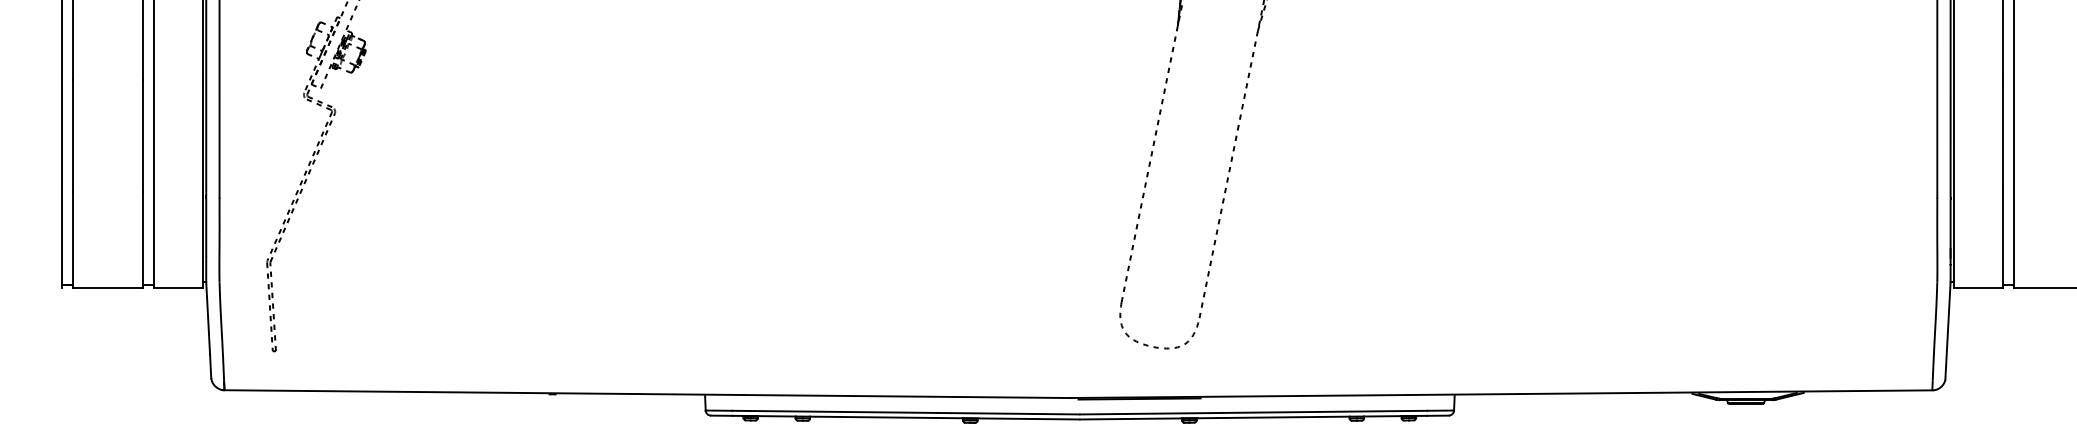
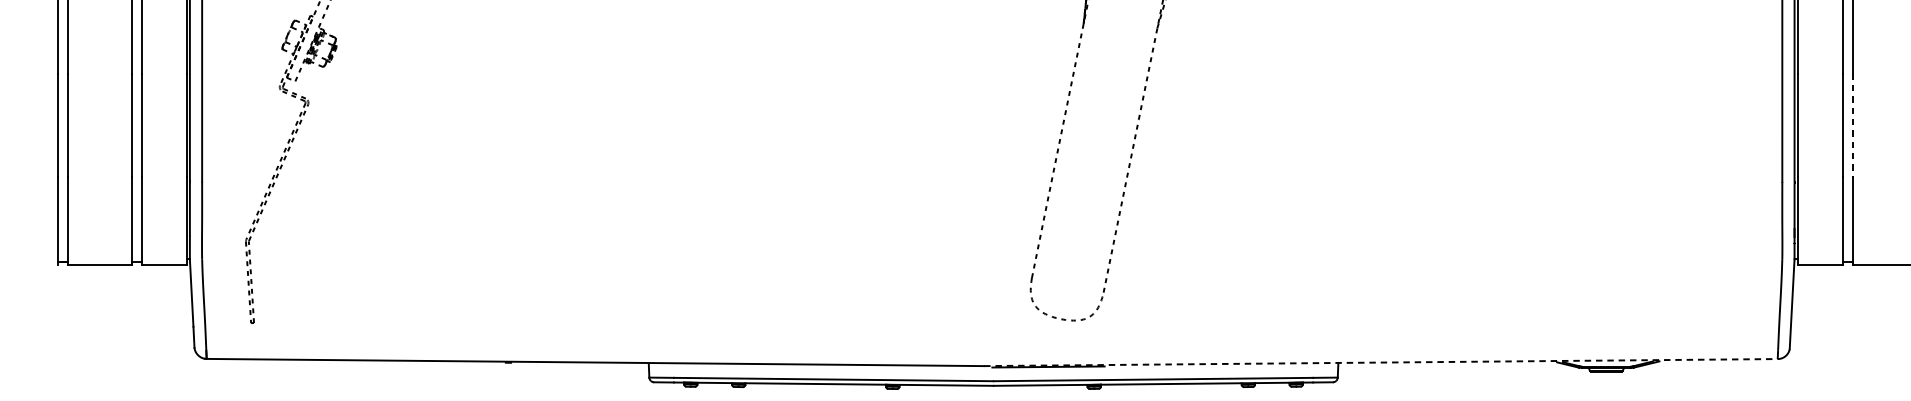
line: (2014, 136) -> (1853, 125), solid -> dashed
line: (1501, 394) -> (1381, 362), solid -> dashed

